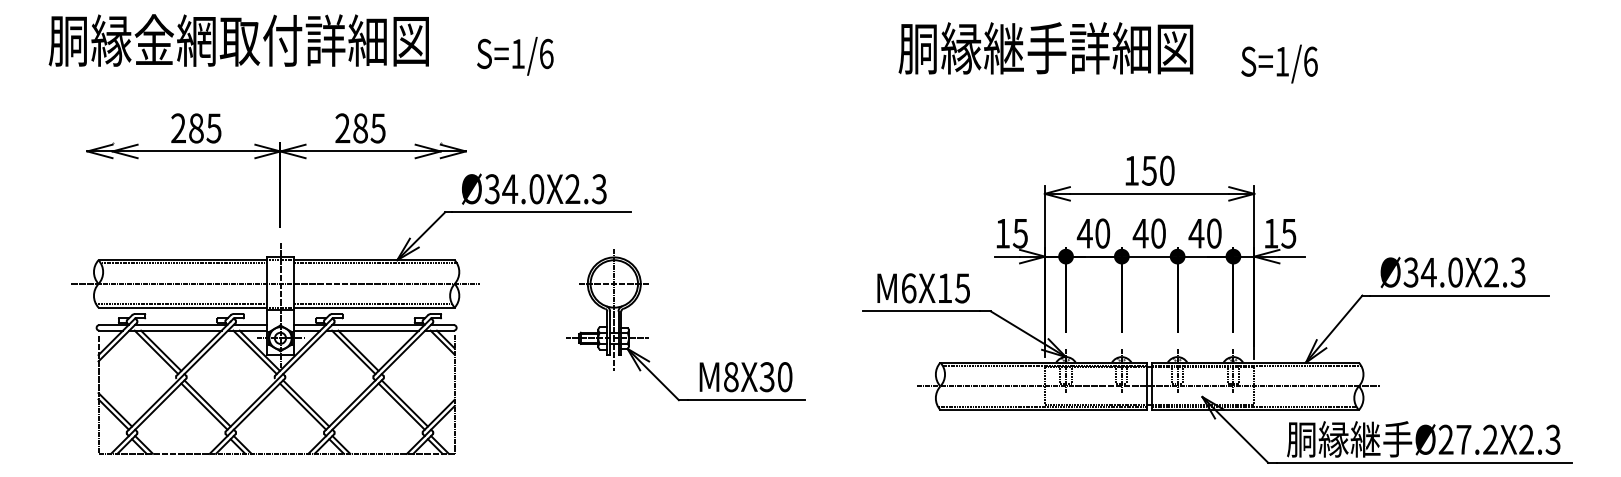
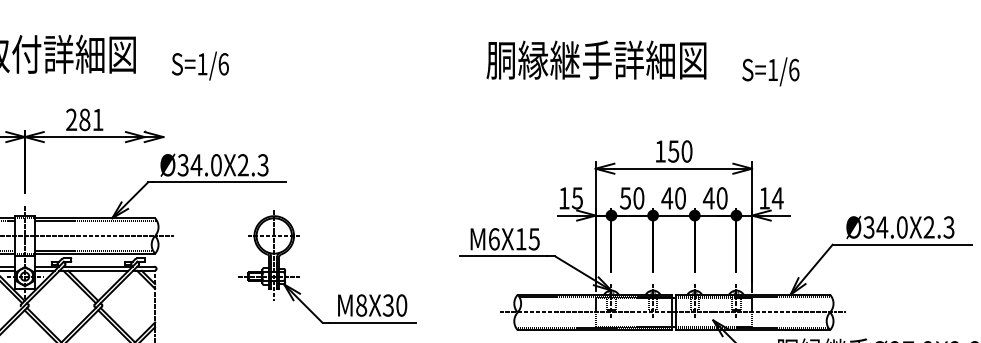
text: (377, 128) -> (97, 119), 285 -> 281
text: (1084, 233) -> (625, 198), 40 -> 50
text: (1288, 233) -> (777, 198), 15 -> 14

